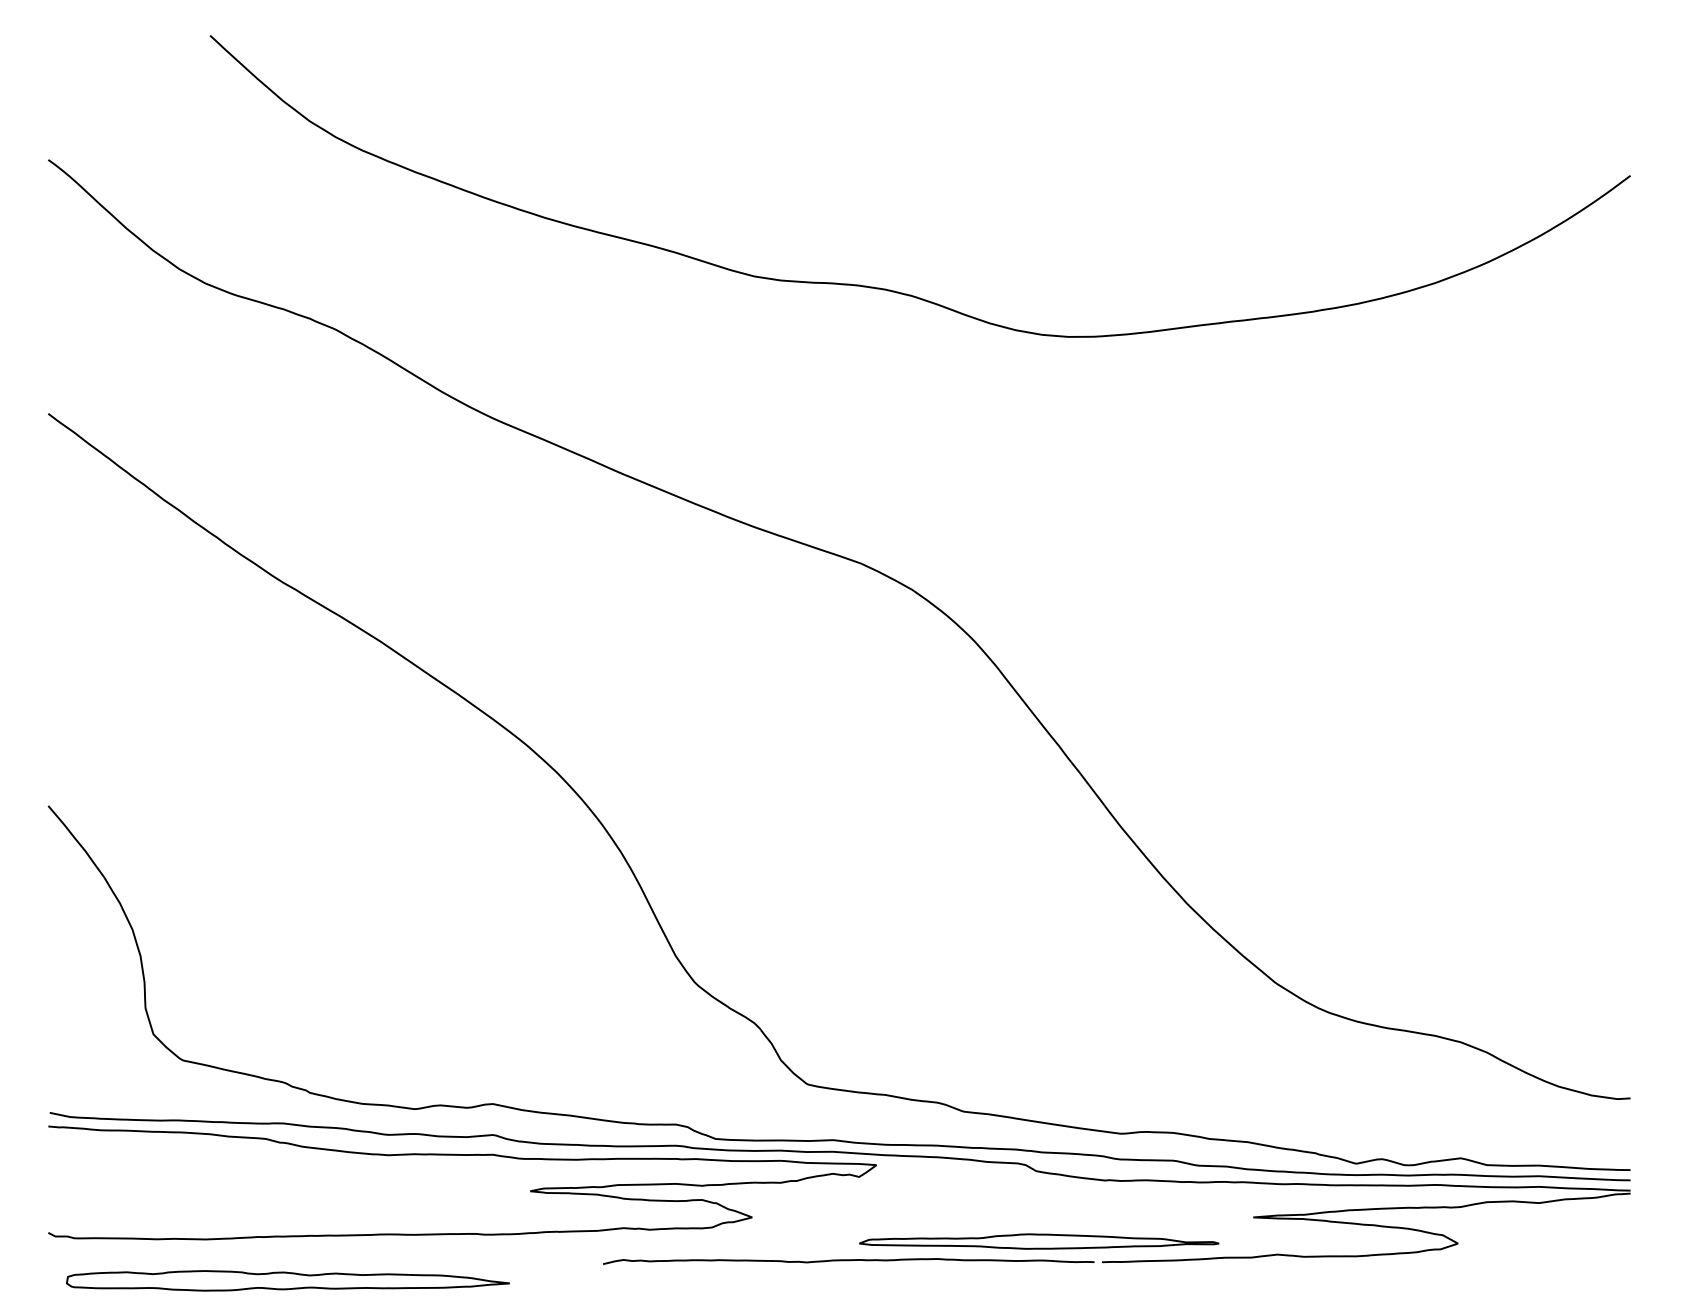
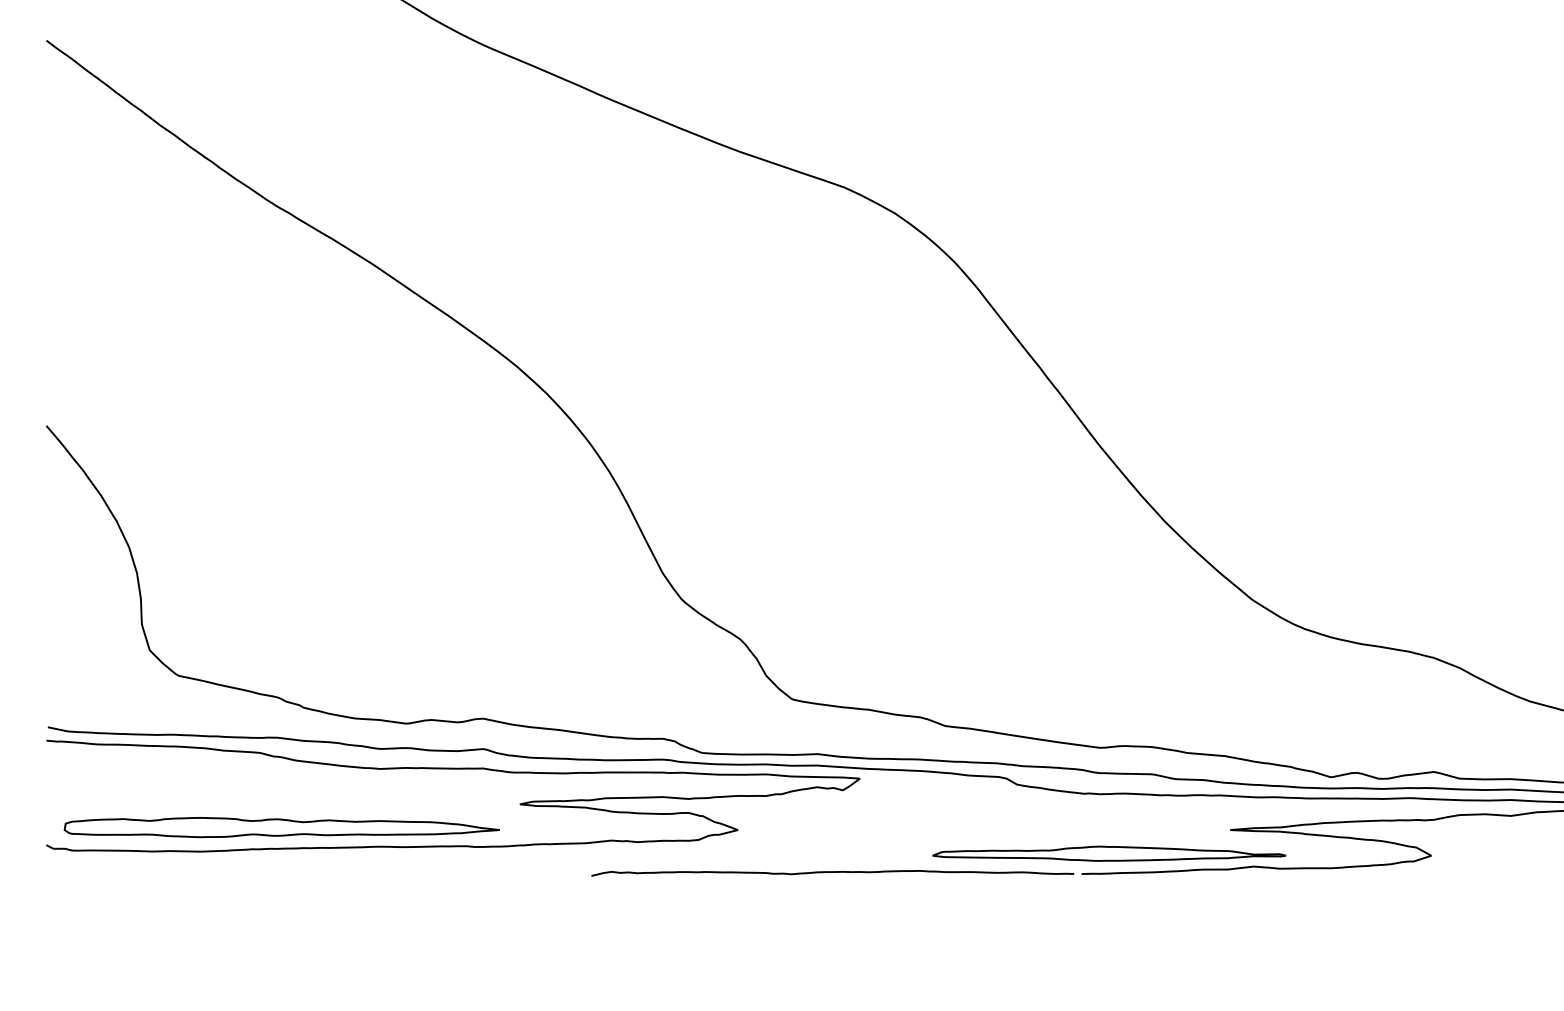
part: (1039, 1241) -> (1109, 853), moved
part: (287, 1280) -> (281, 827), moved

